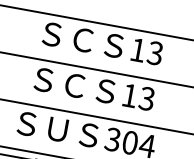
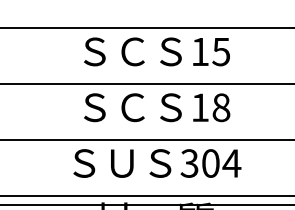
text: (155, 53) -> (221, 51), 13 -> 15
text: (147, 98) -> (221, 107), 13 -> 18

